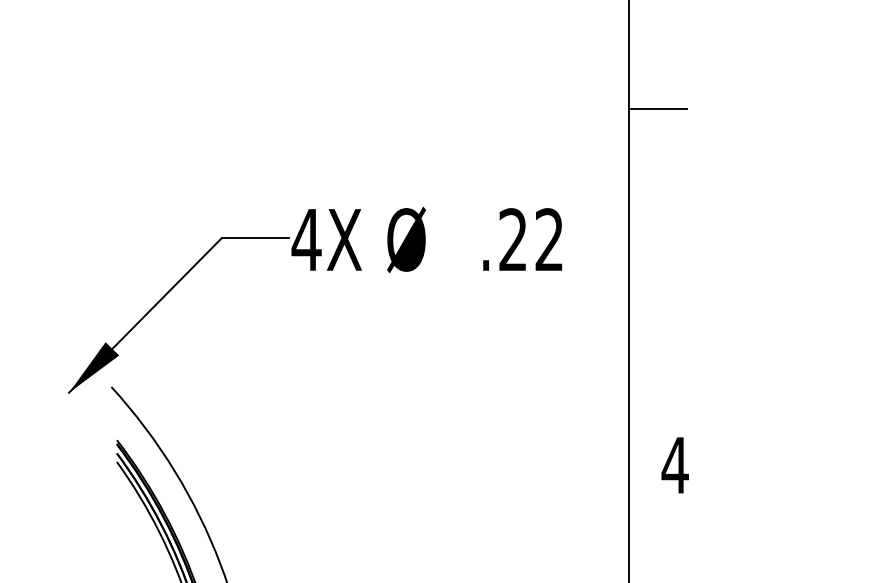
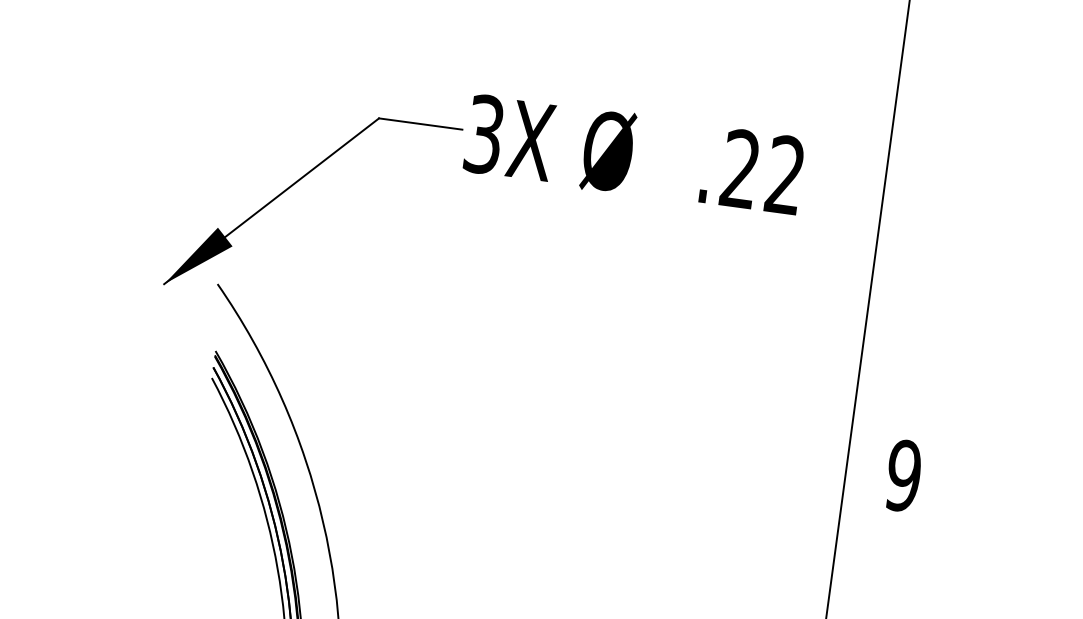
line: (657, 108) -> (941, 30), removed
text: (306, 239) -> (484, 133), 4X -> 3X
text: (674, 465) -> (902, 475), 4 -> 9

